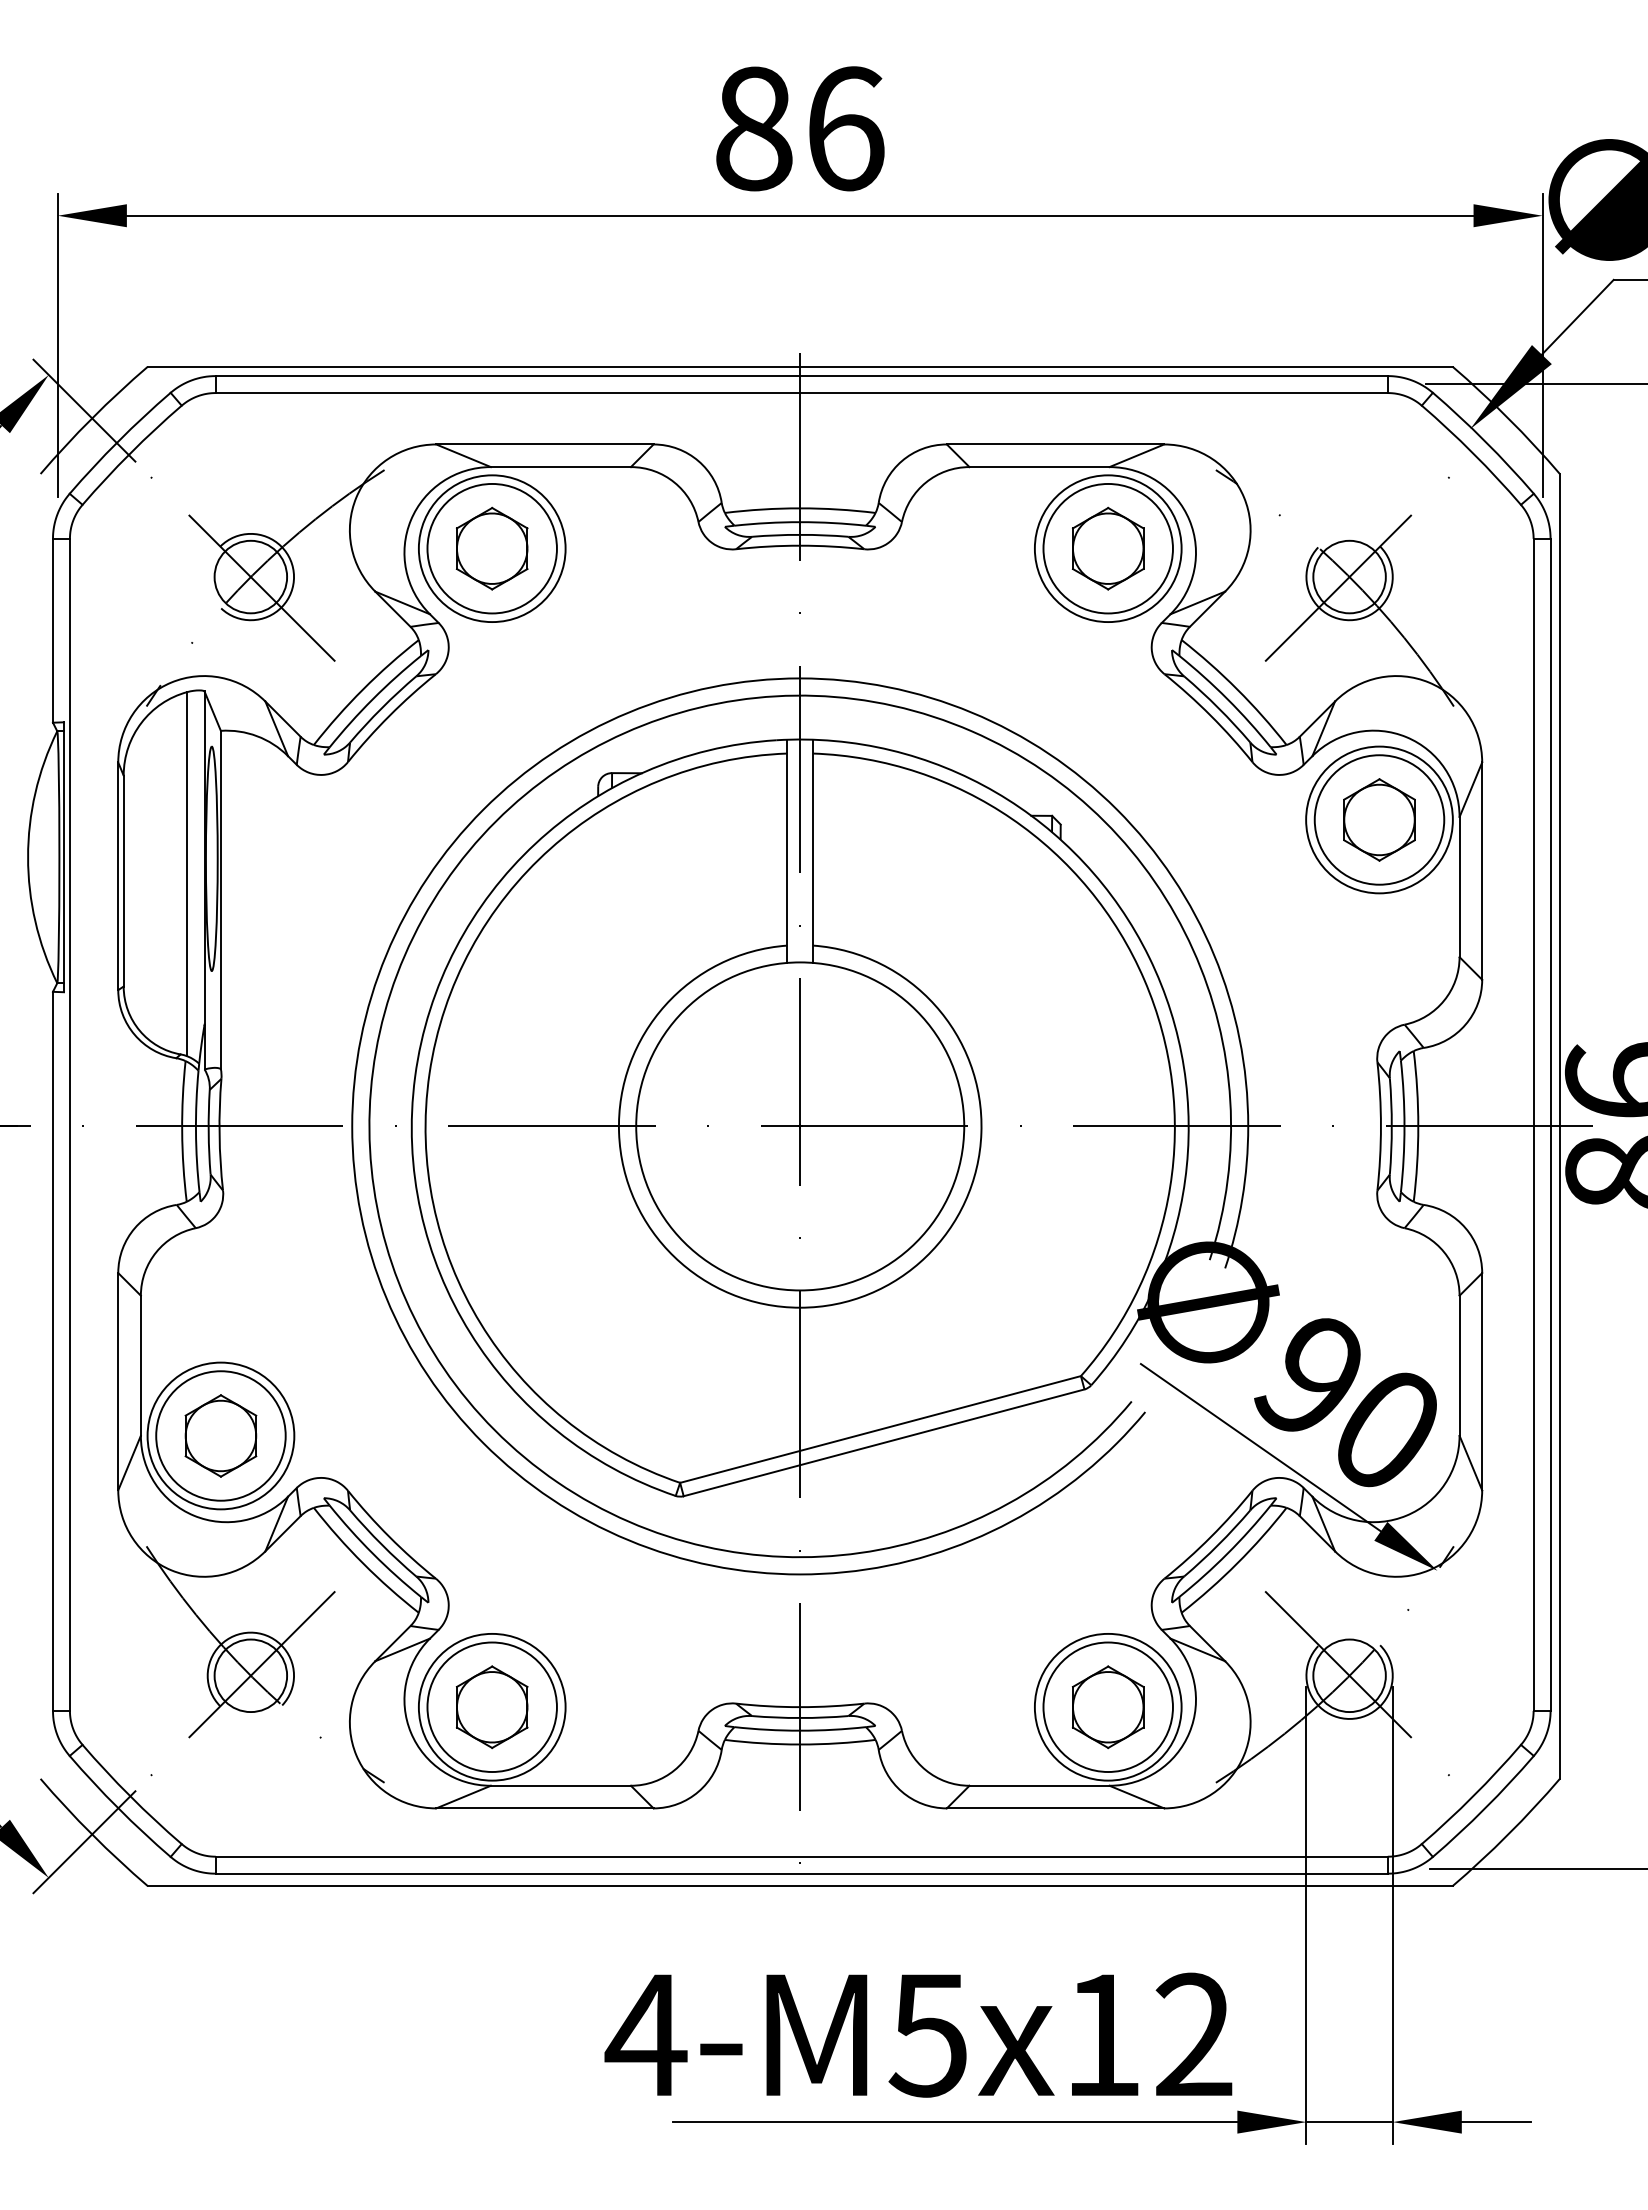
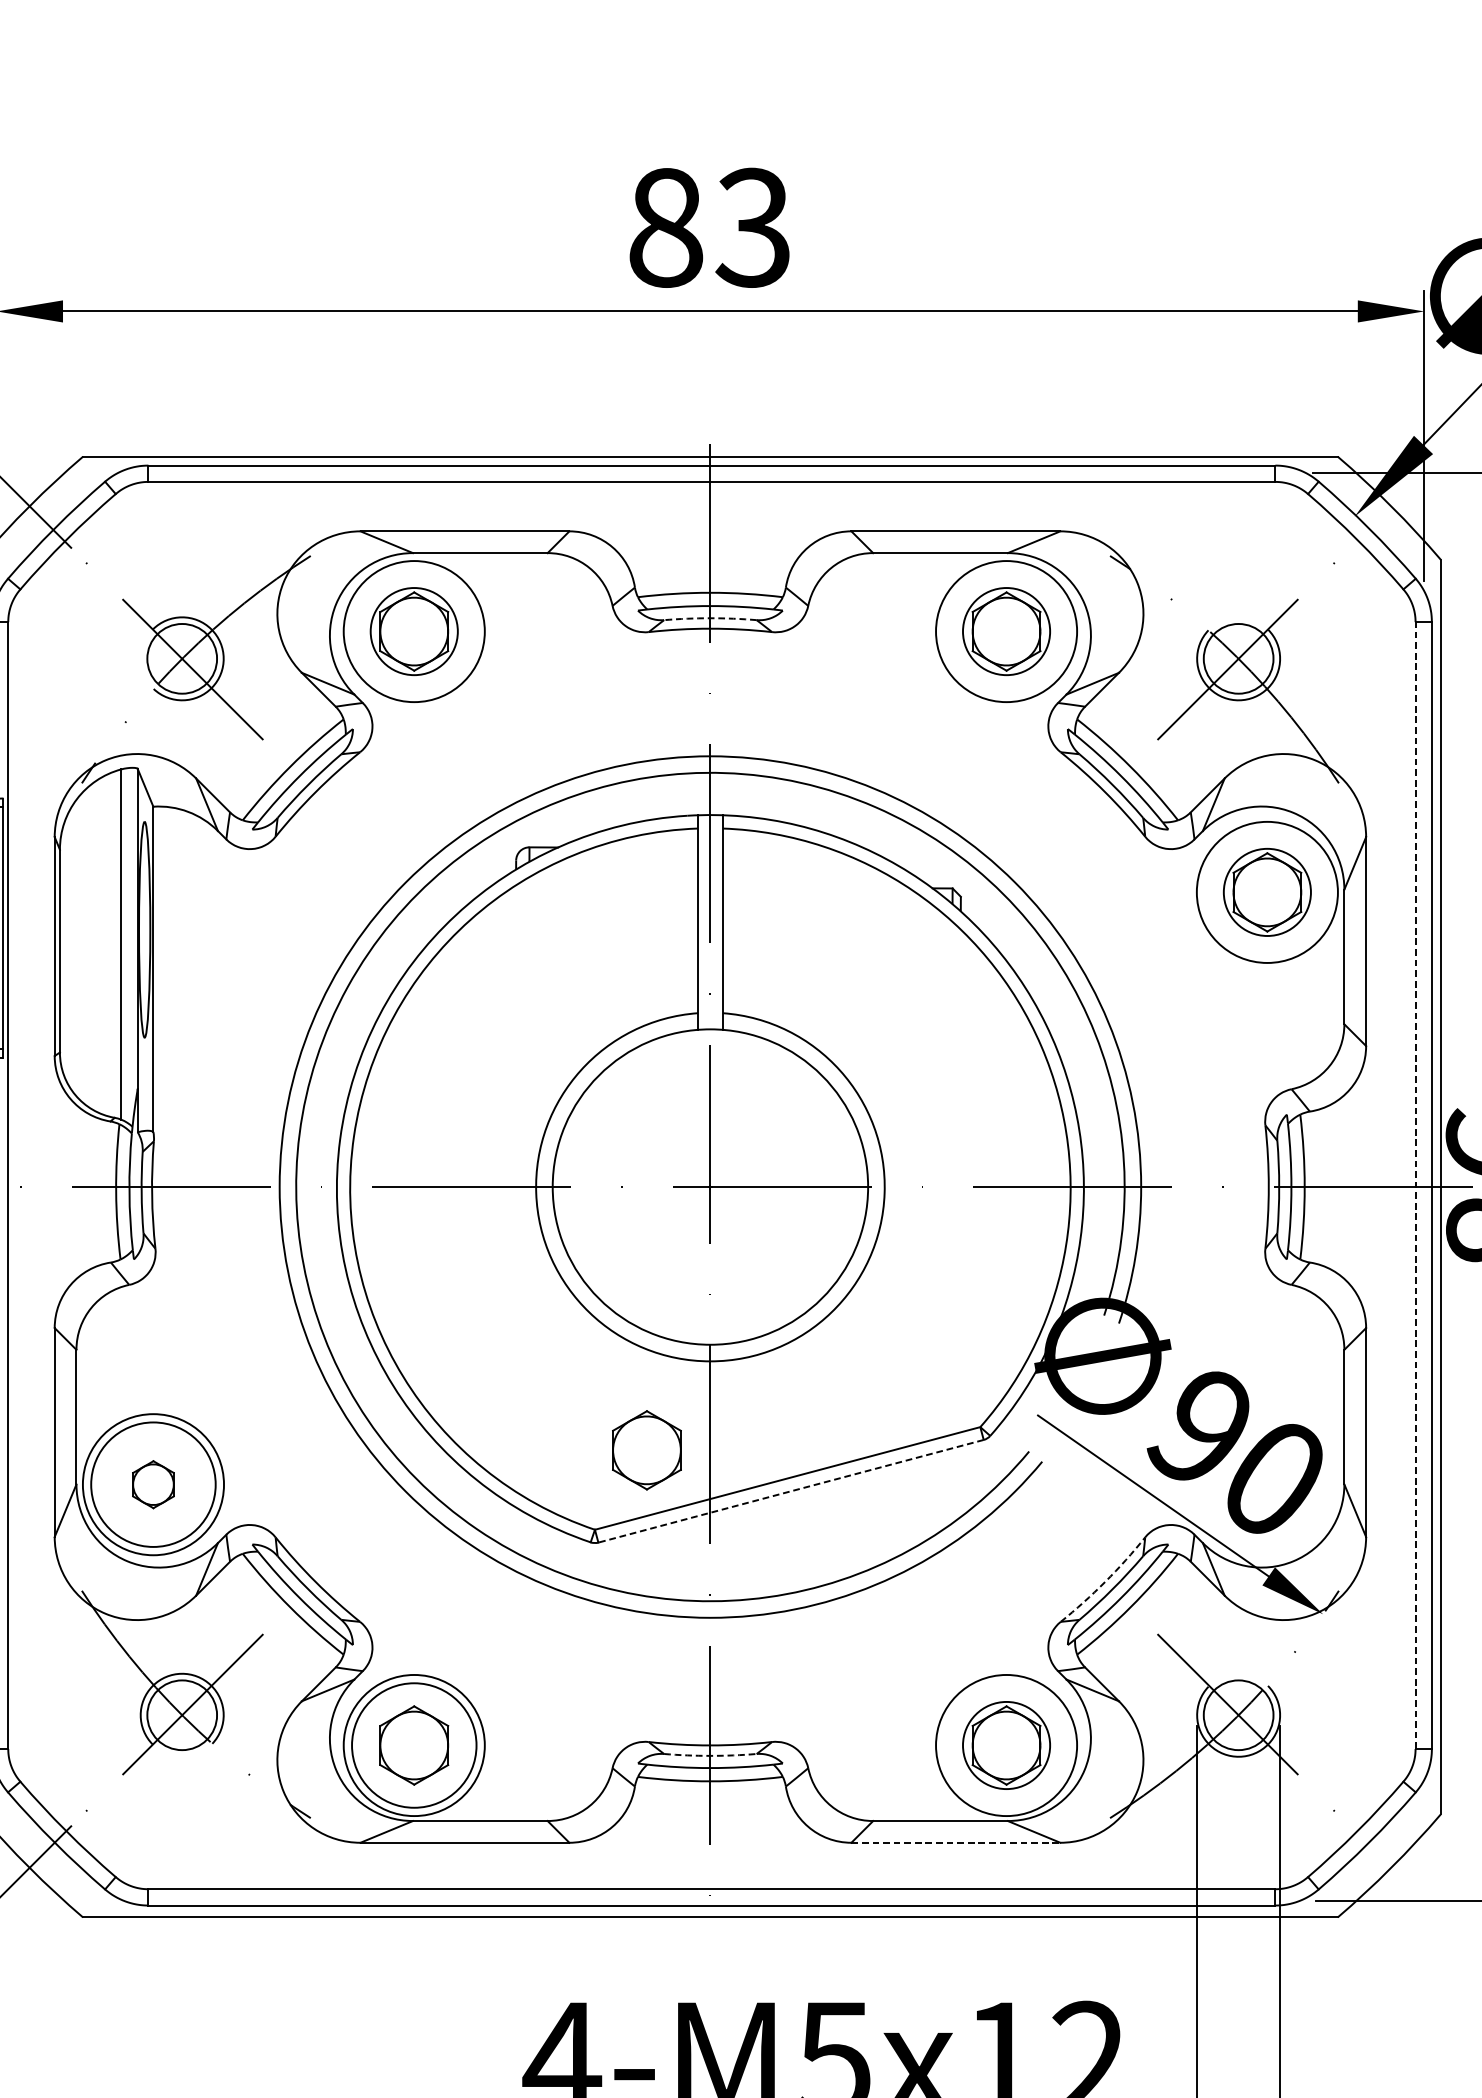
text: (844, 128) -> (752, 227), 86 -> 83
arc: (800, 534) -> (710, 617), solid -> dashed
circle: (491, 548) -> (413, 631), size x0.7
circle: (1107, 548) -> (1005, 631), size x0.7
circle: (1379, 819) -> (1267, 891), size x0.7
line: (1533, 1124) -> (1415, 1185), solid -> dashed
part: (733, 1400) -> (646, 1450), added
part: (220, 1435) -> (153, 1484), size x0.6
line: (883, 1442) -> (790, 1490), solid -> dashed
arc: (1210, 1537) -> (1104, 1582), solid -> dashed
circle: (1107, 1707) -> (1005, 1745), size x0.7
arc: (800, 1718) -> (710, 1756), solid -> dashed
line: (1055, 1808) -> (955, 1842), solid -> dashed

